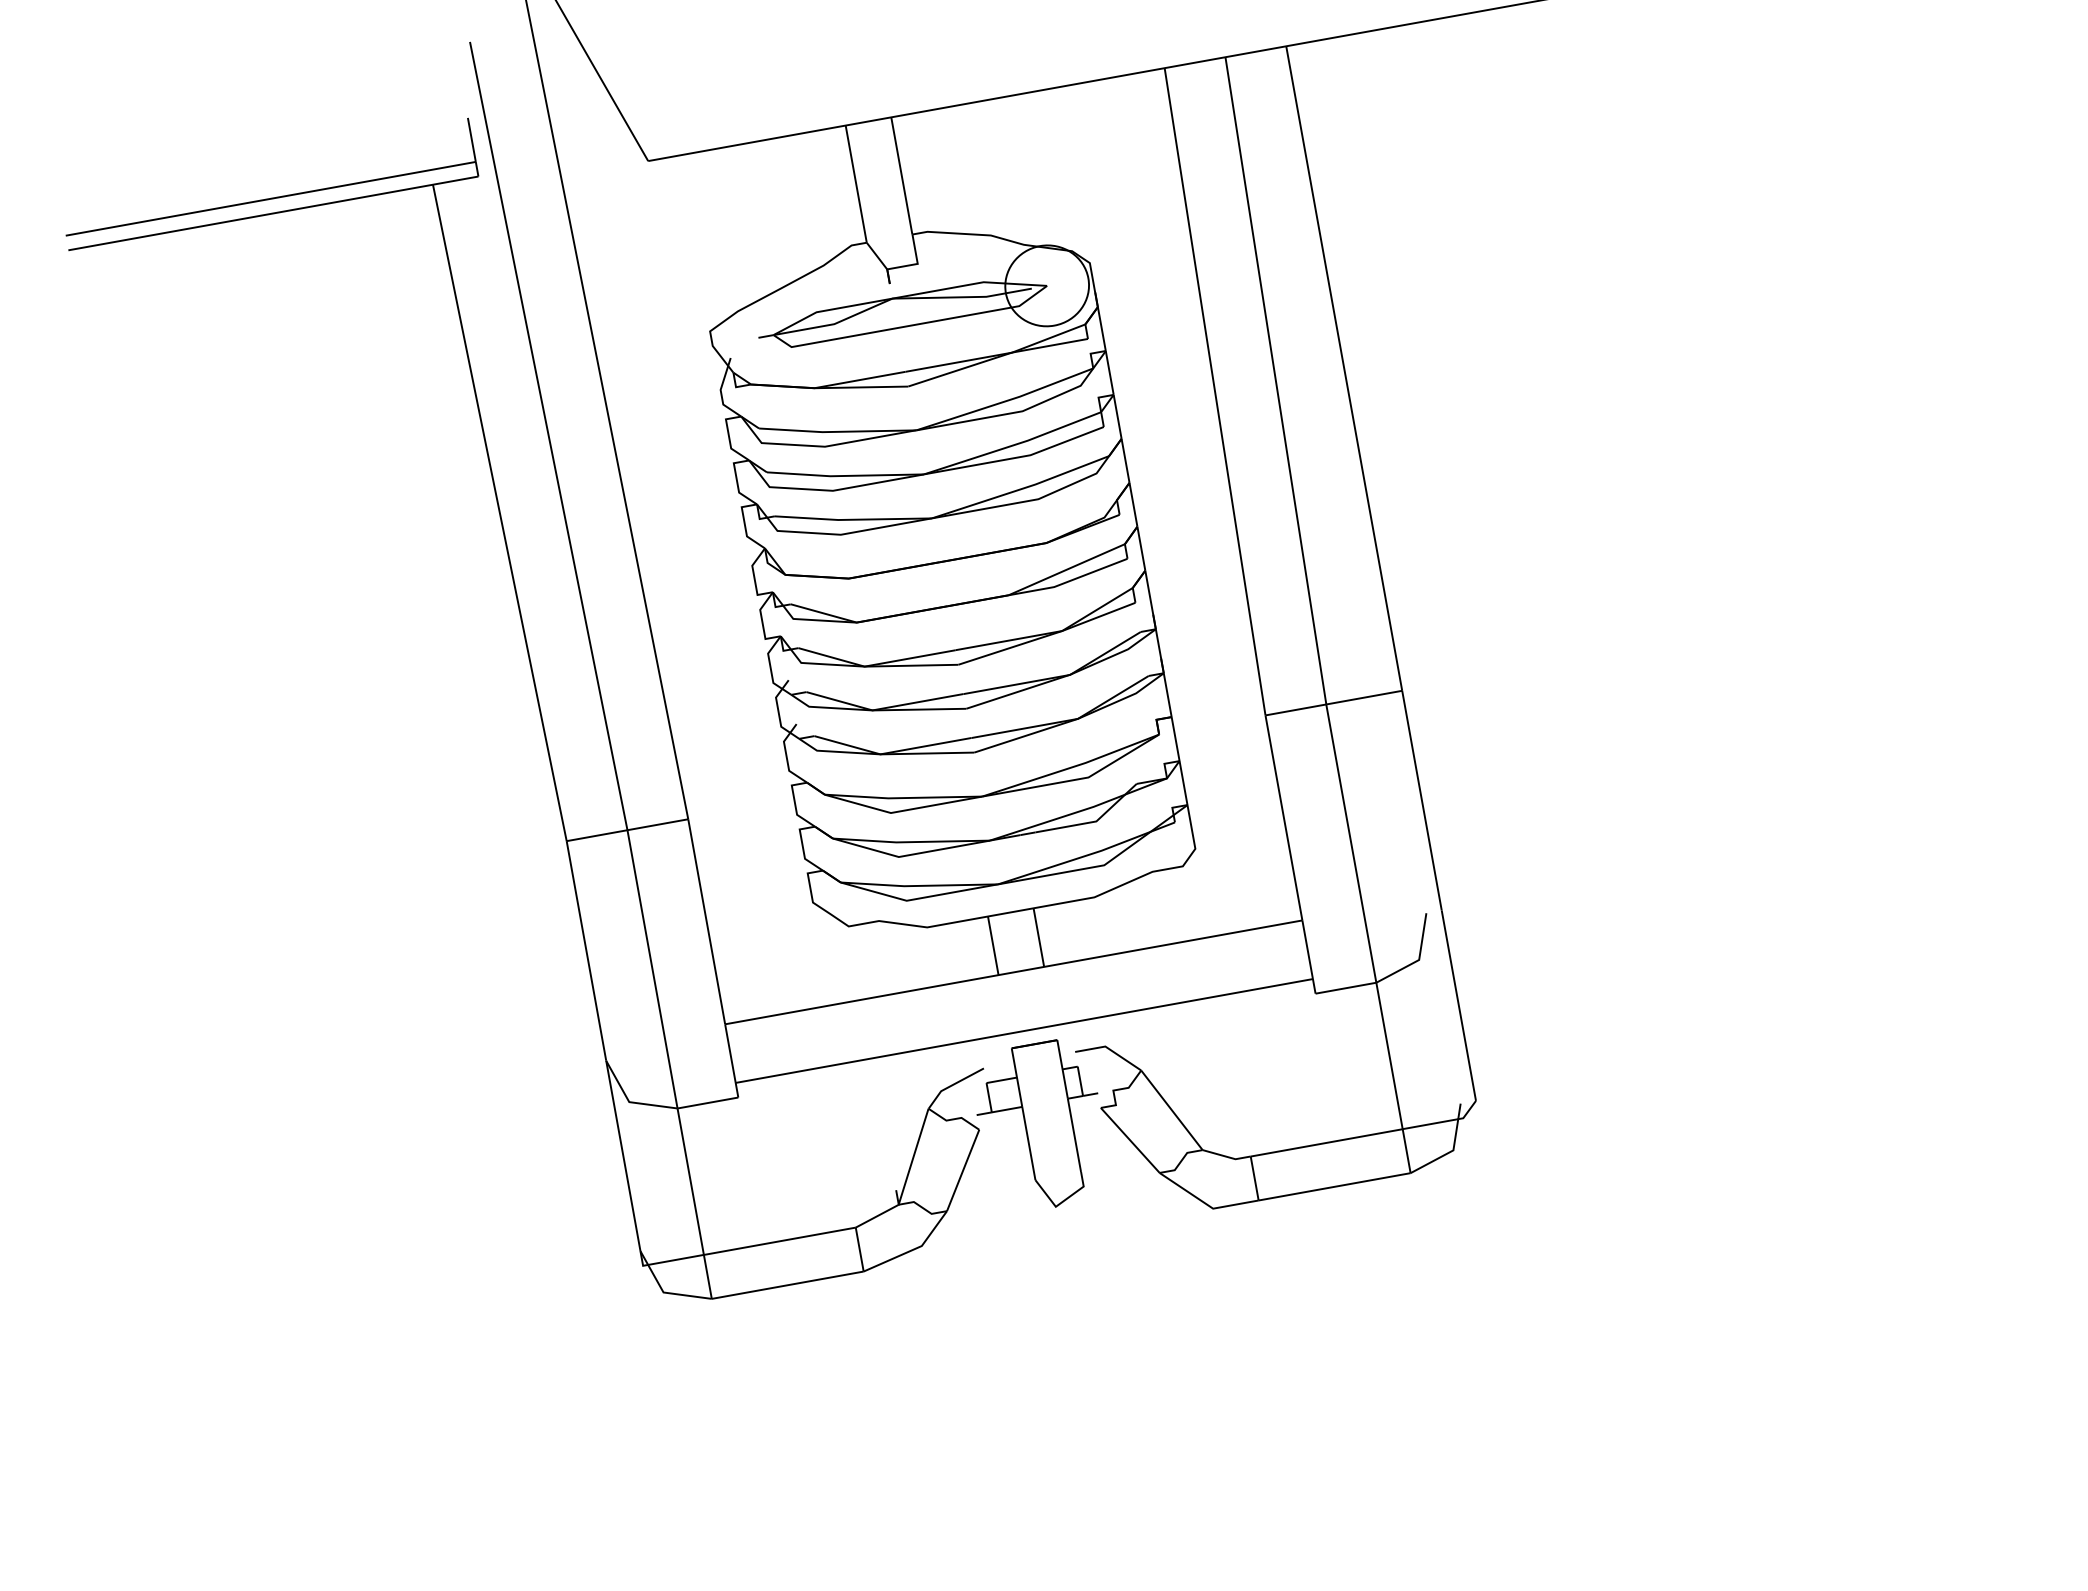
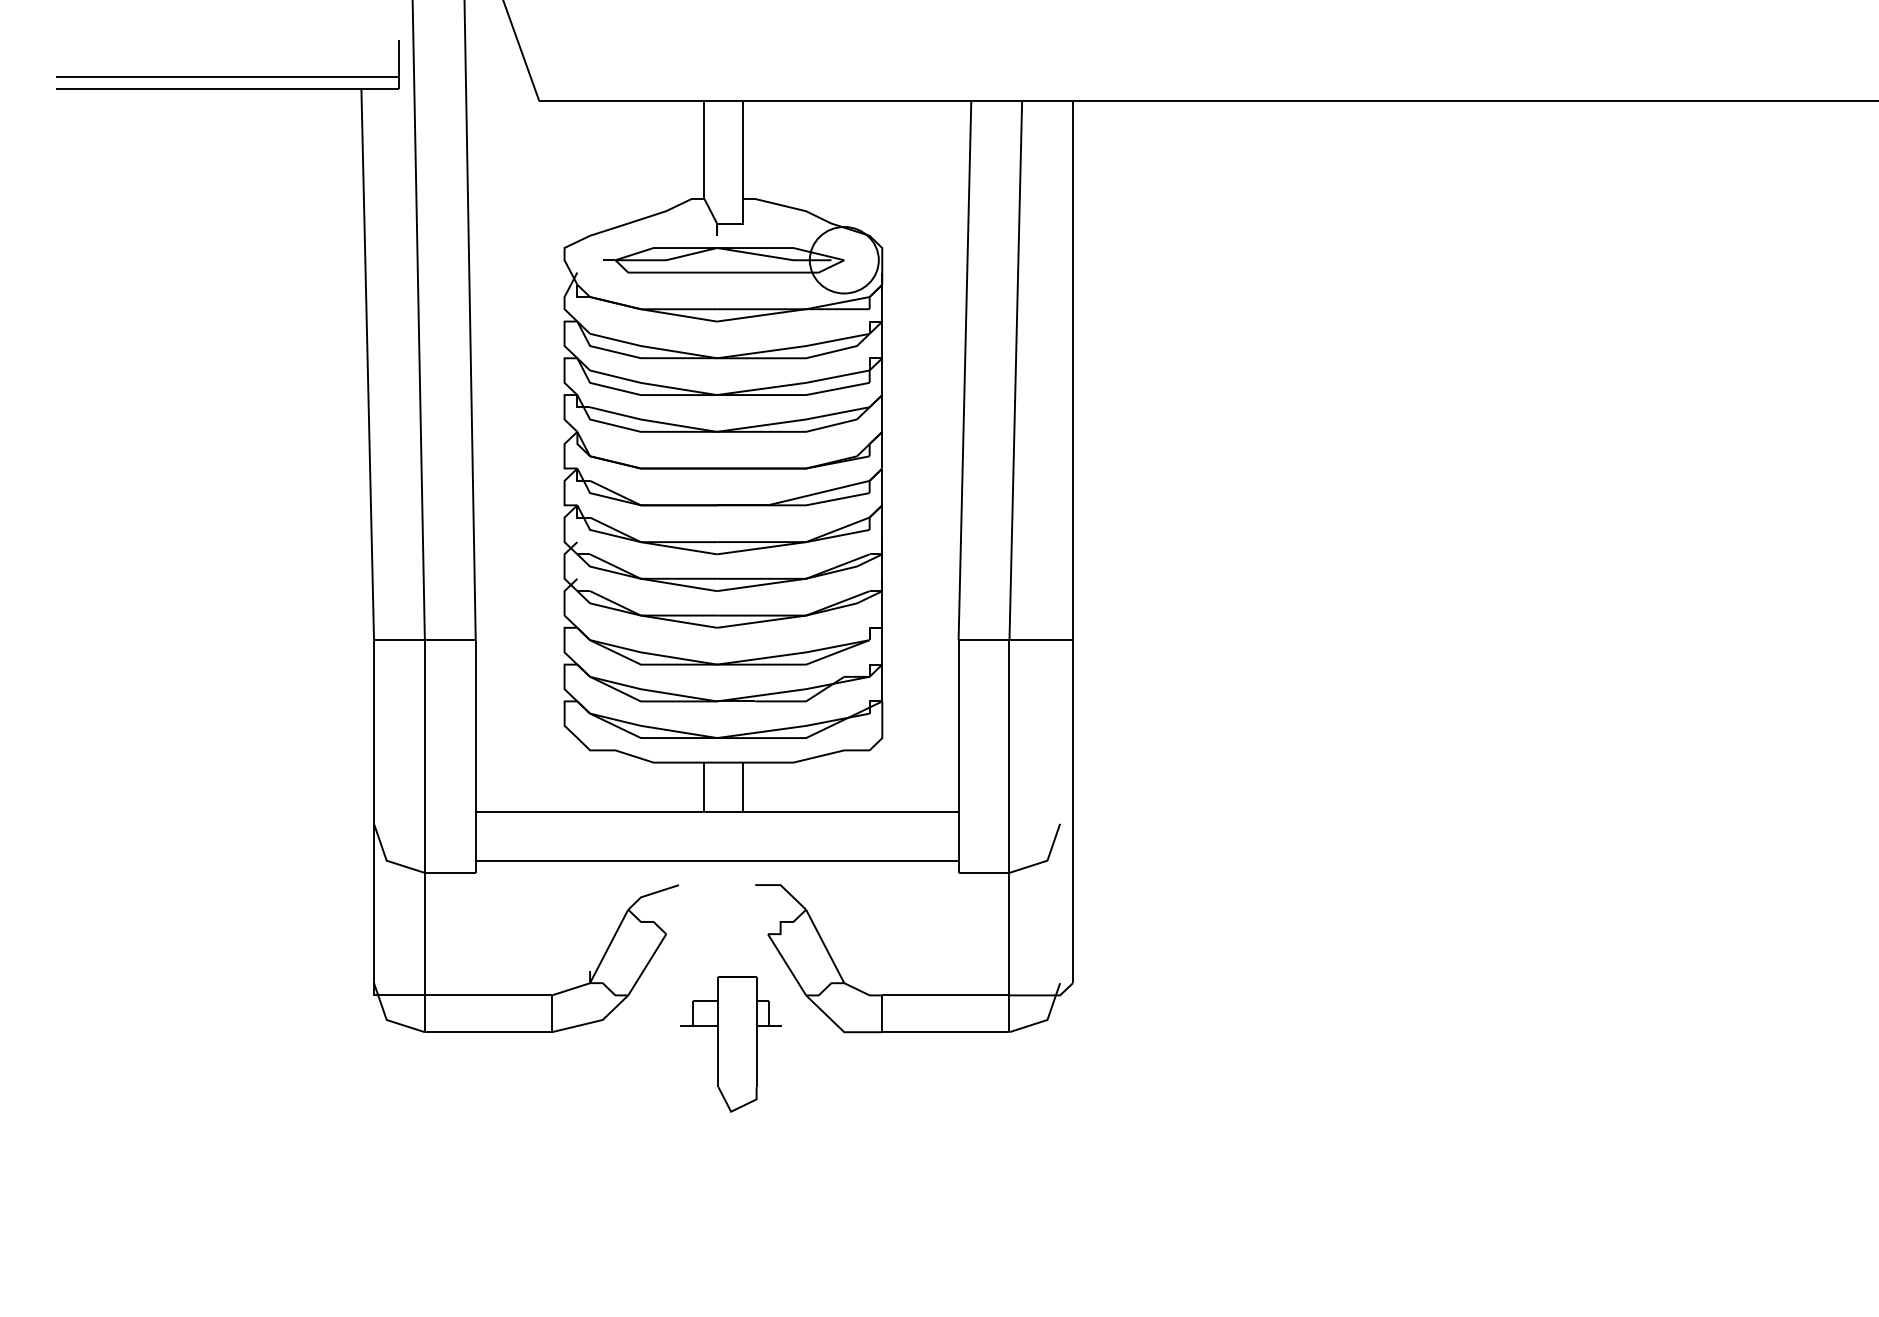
part: (1040, 1126) -> (730, 1044), moved

